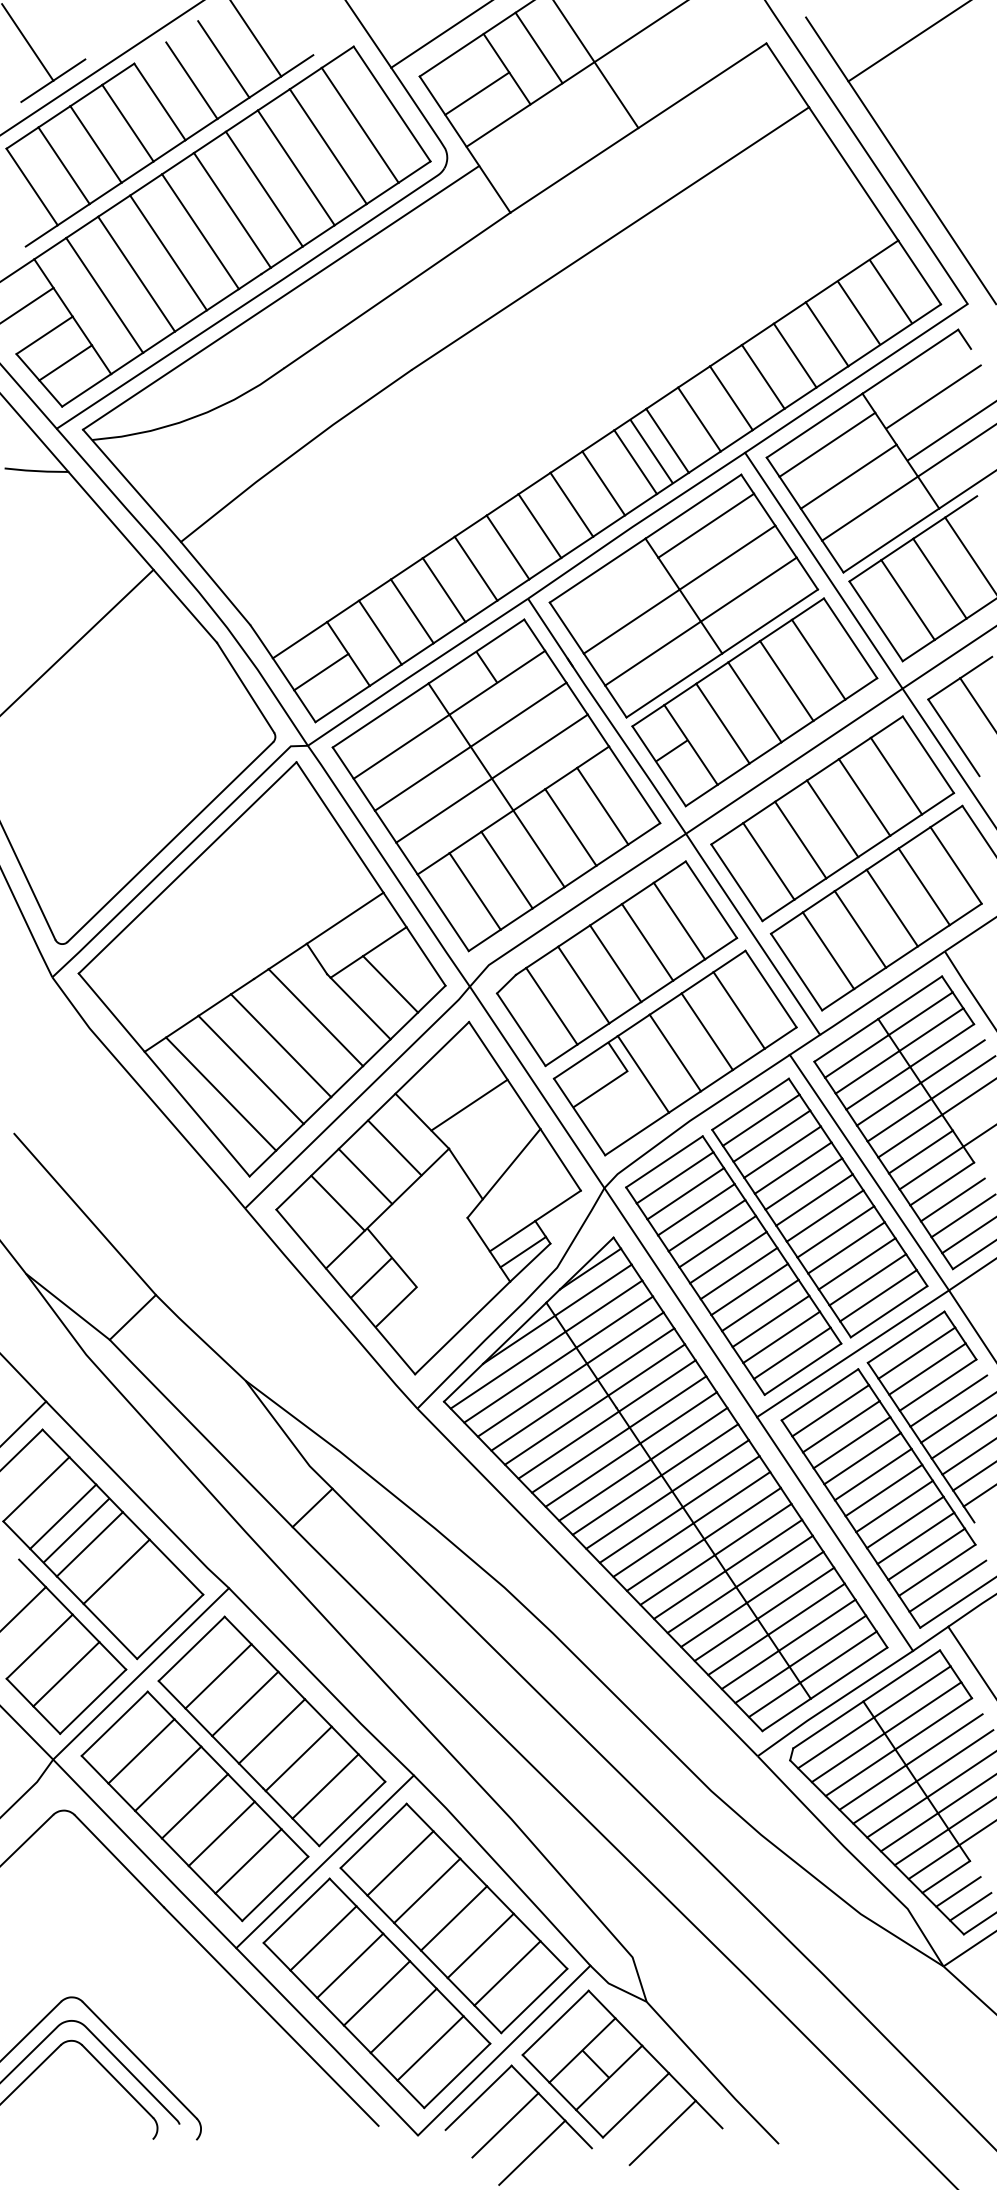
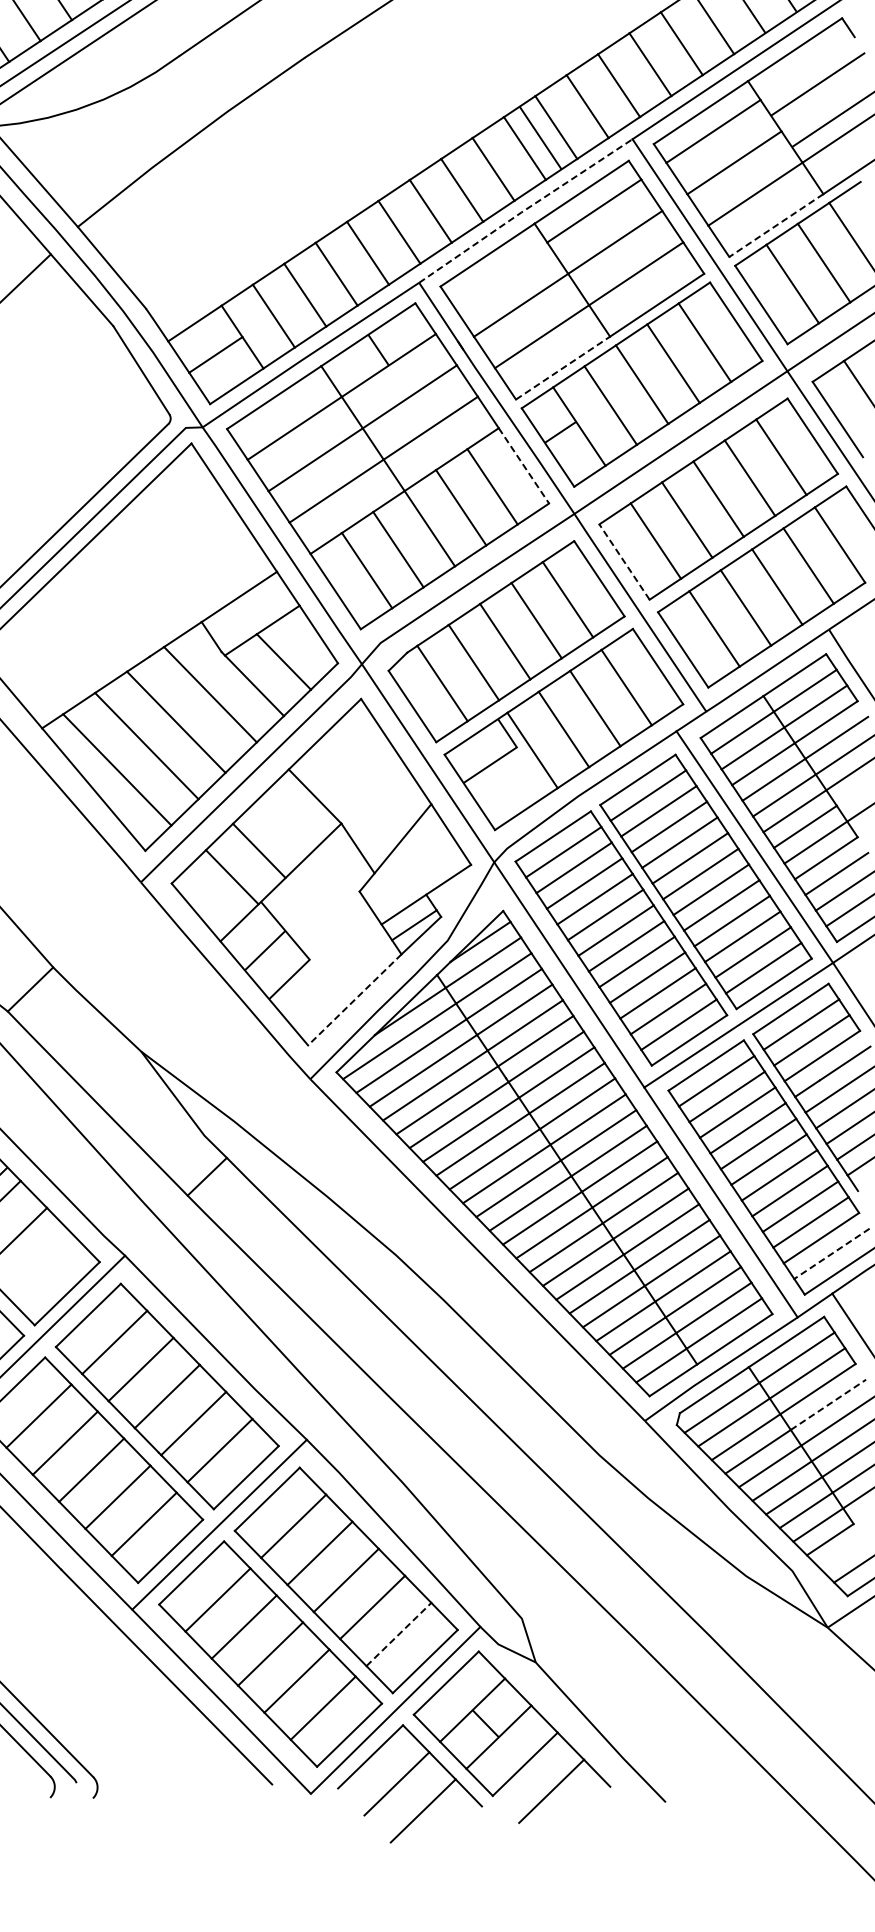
line: (635, 524) -> (524, 209), solid -> dashed
line: (891, 540) -> (776, 225), solid -> dashed
line: (674, 685) -> (563, 368), solid -> dashed
line: (634, 785) -> (523, 466), solid -> dashed
line: (736, 882) -> (624, 561), solid -> dashed
line: (469, 1104) -> (361, 780), removed
line: (394, 1147) -> (287, 822), removed
line: (462, 1328) -> (354, 1000), solid -> dashed
line: (947, 1586) -> (831, 1254), solid -> dashed
line: (944, 1739) -> (828, 1404), solid -> dashed
line: (958, 1891) -> (842, 1553), removed
line: (507, 1973) -> (398, 1634), solid -> dashed

